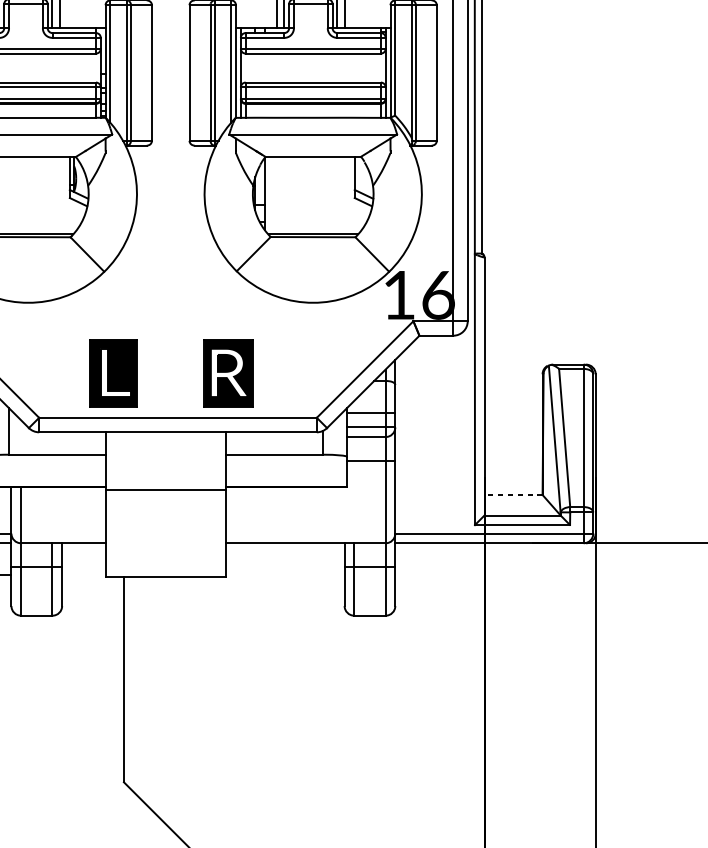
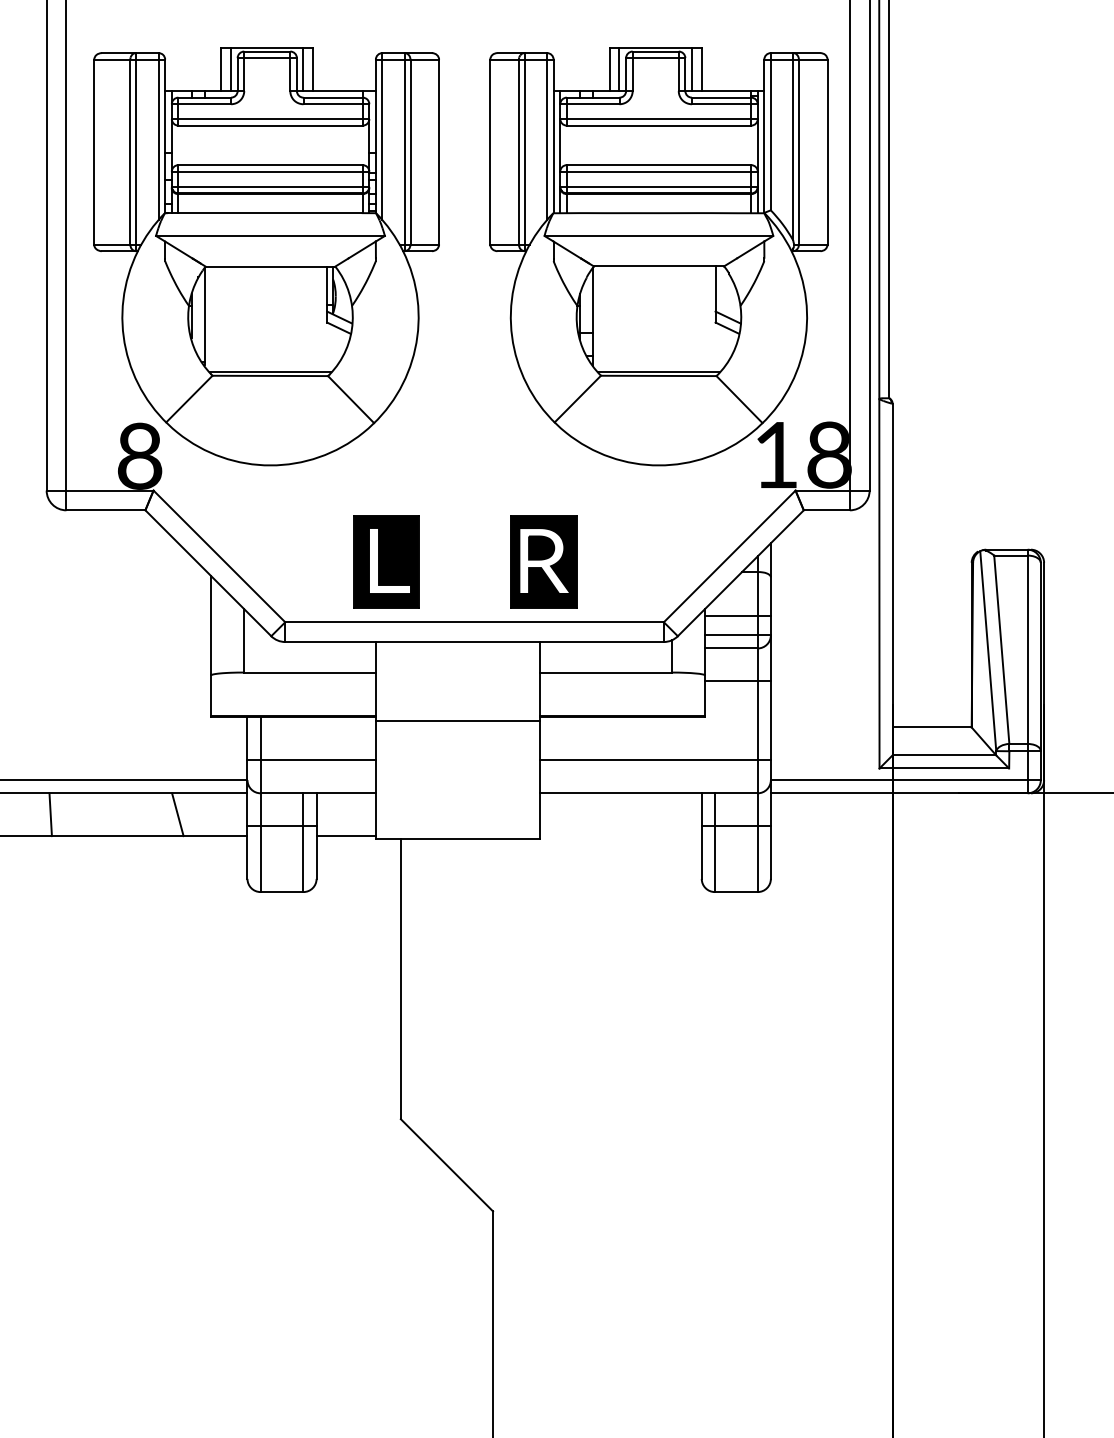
text: (438, 294) -> (829, 454), 16 -> 18
line: (513, 495) -> (932, 727), dashed -> solid
line: (58, 519) -> (311, 760), added
line: (310, 519) -> (655, 760), added
line: (83, 574) -> (345, 836), added

